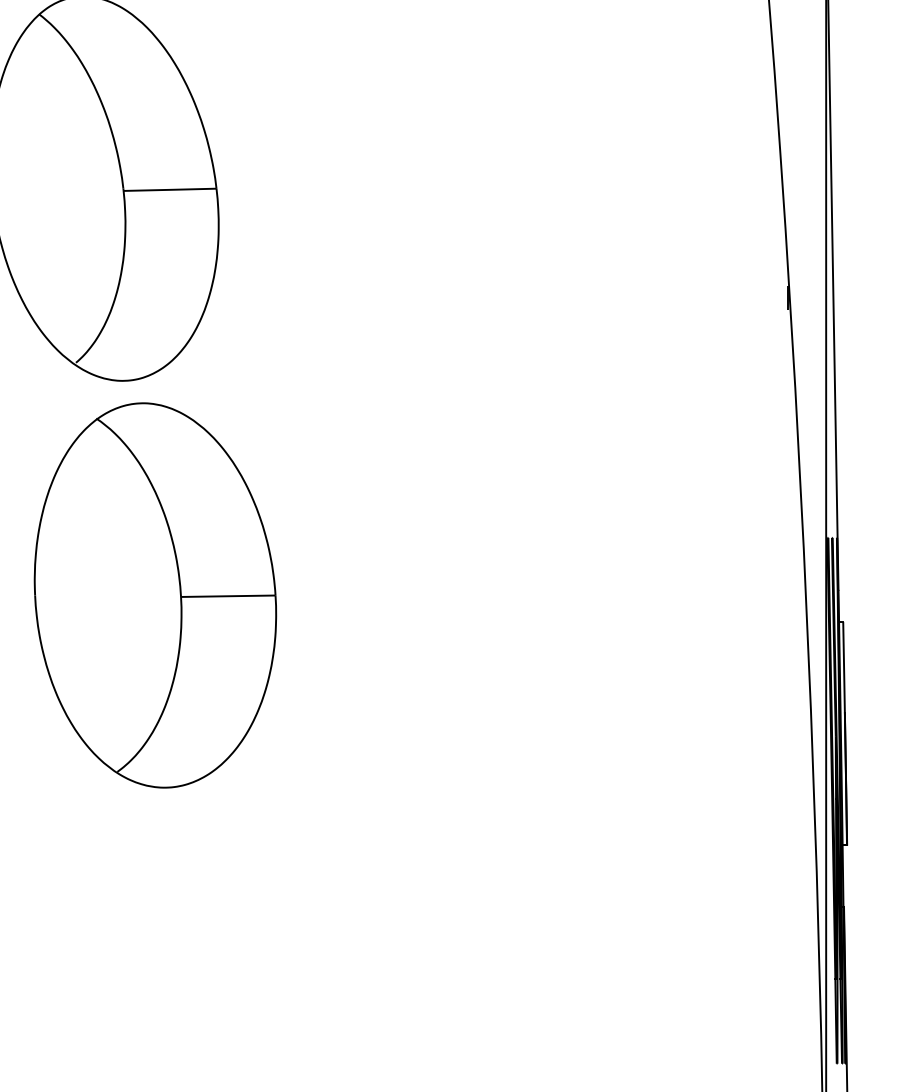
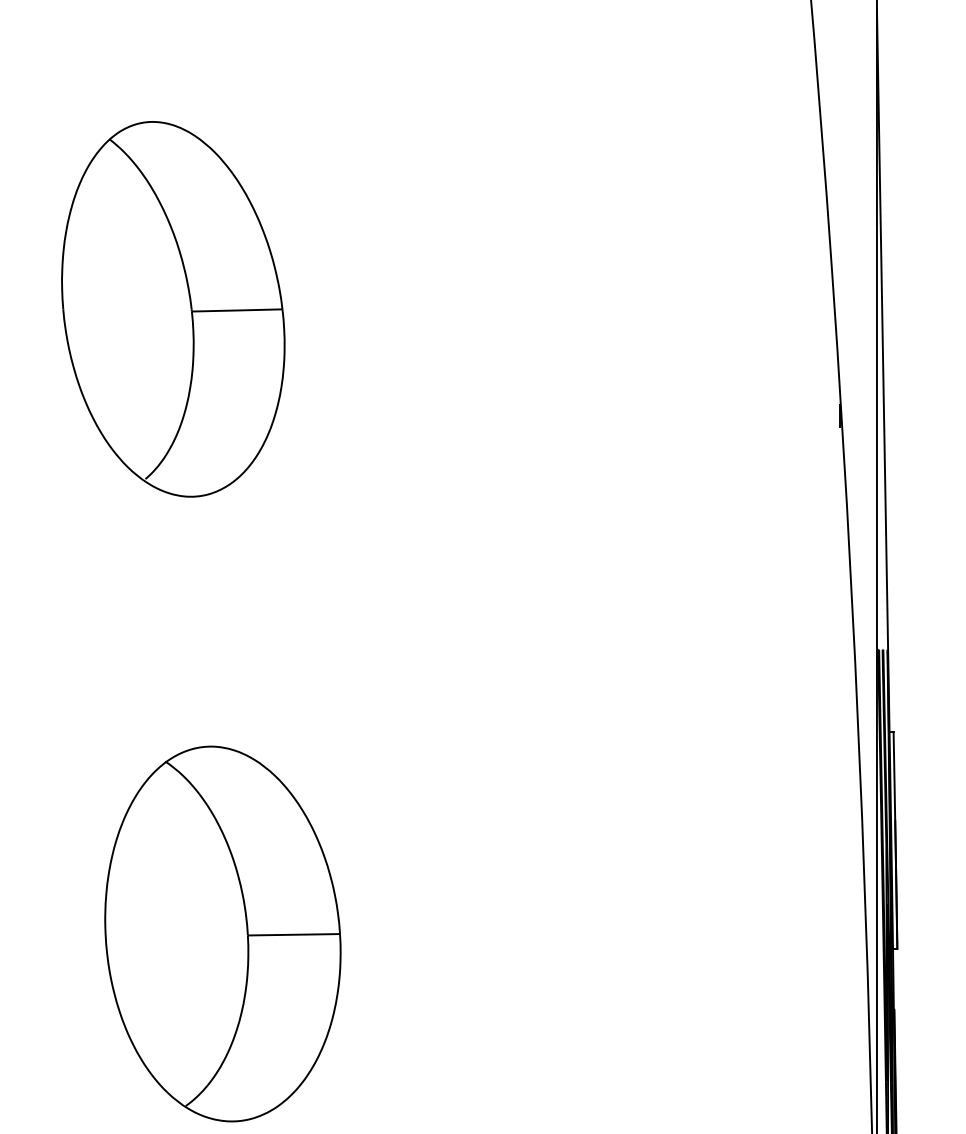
part: (155, 594) -> (222, 933), moved

